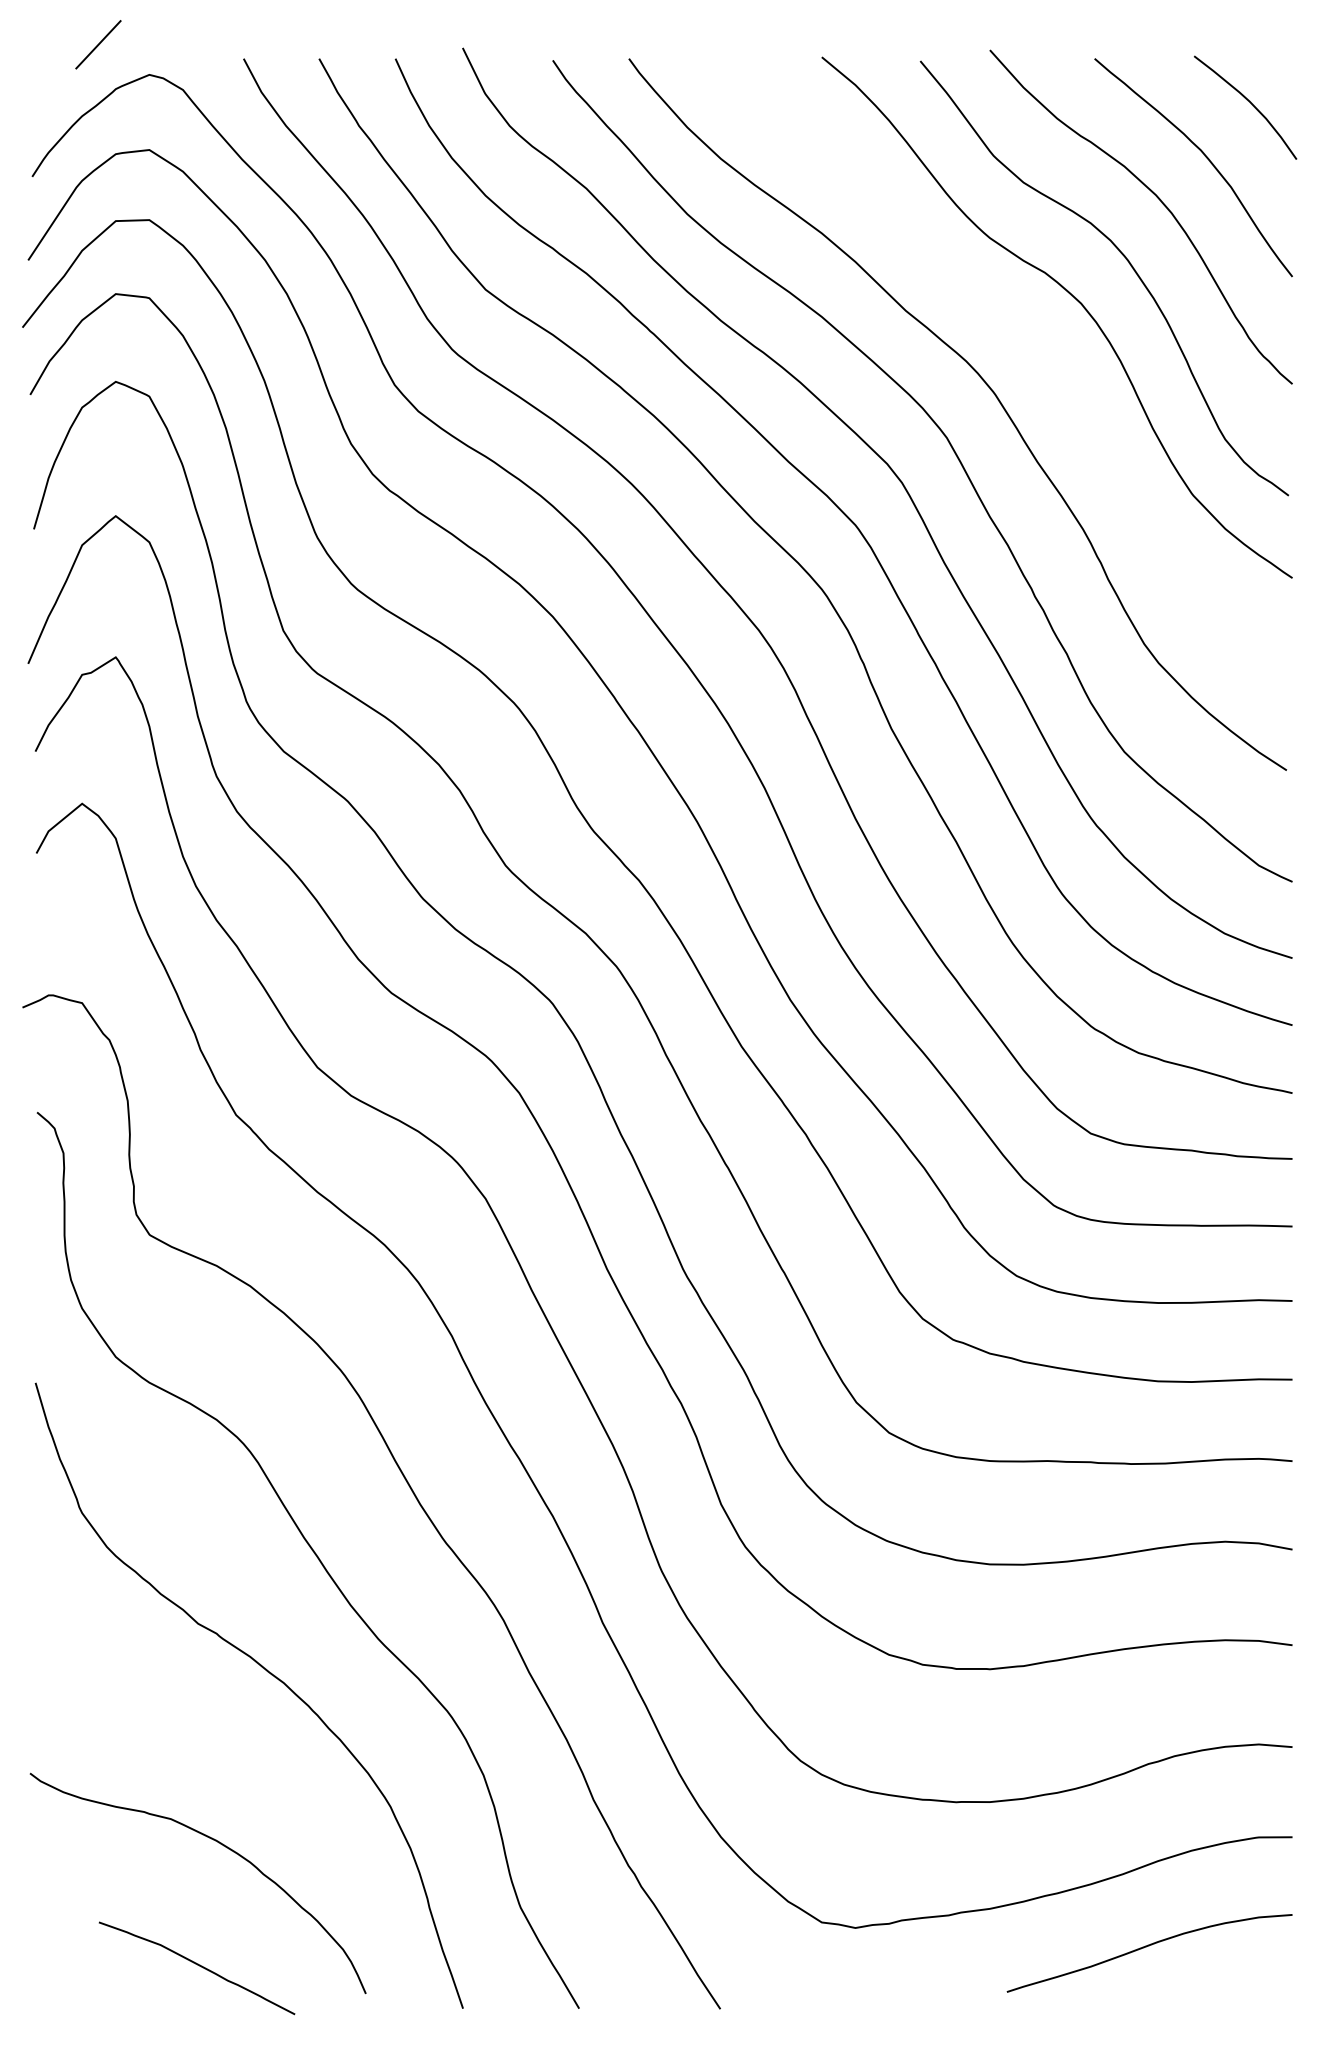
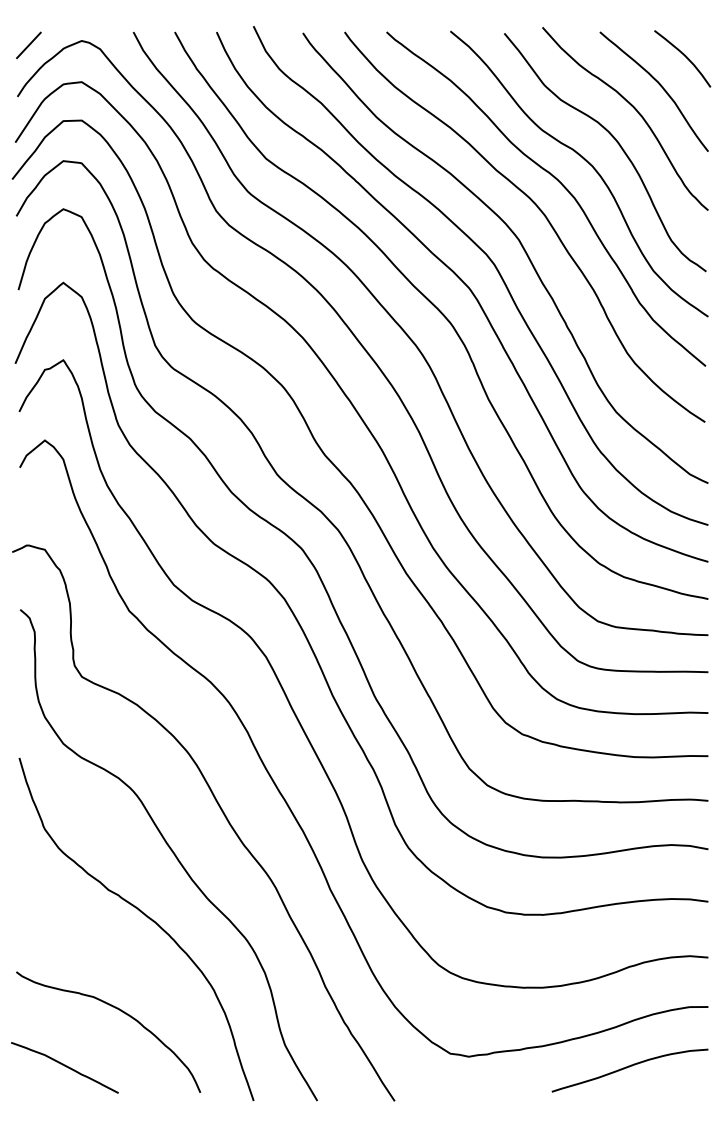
line: (97, 44) -> (28, 45), moved
curve: (1024, 338) -> (561, 185), added
curve: (196, 1965) -> (64, 1066), moved

